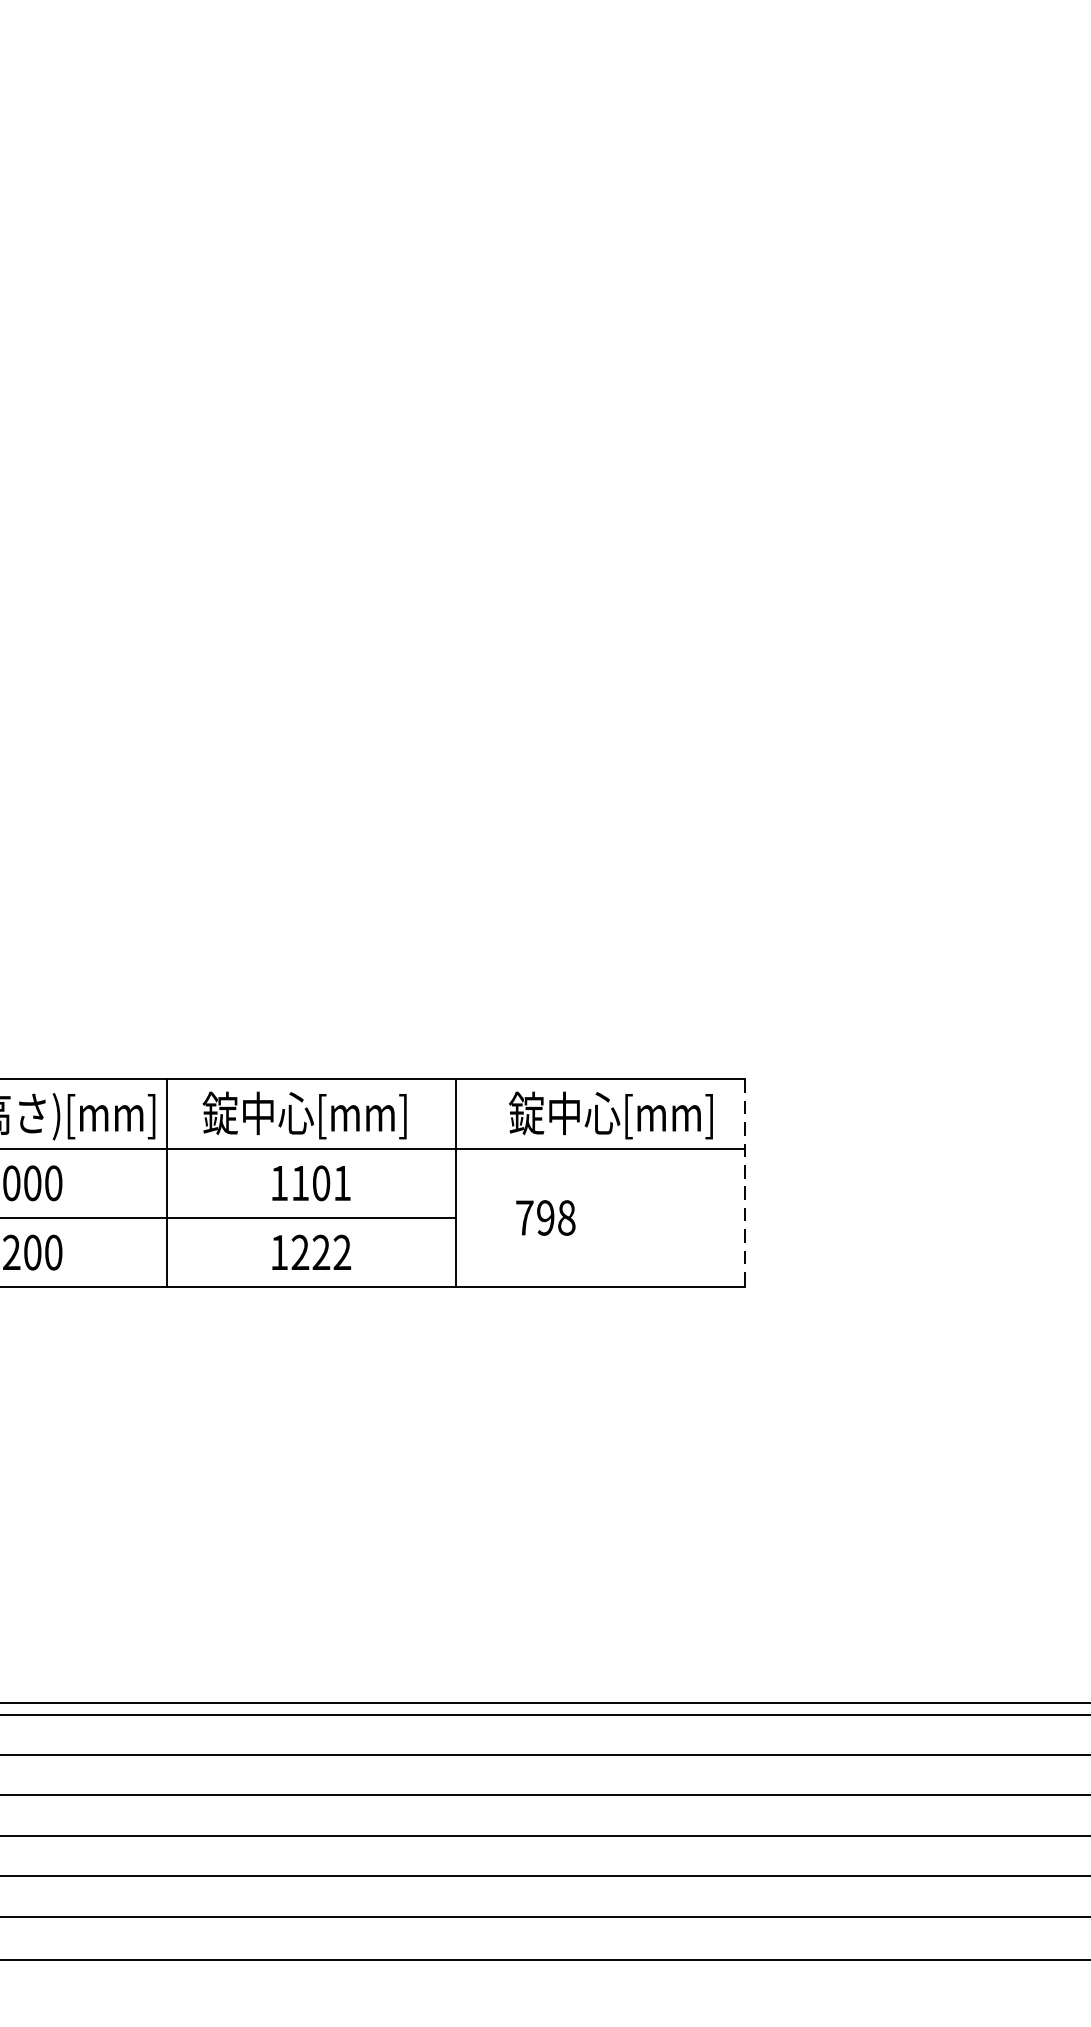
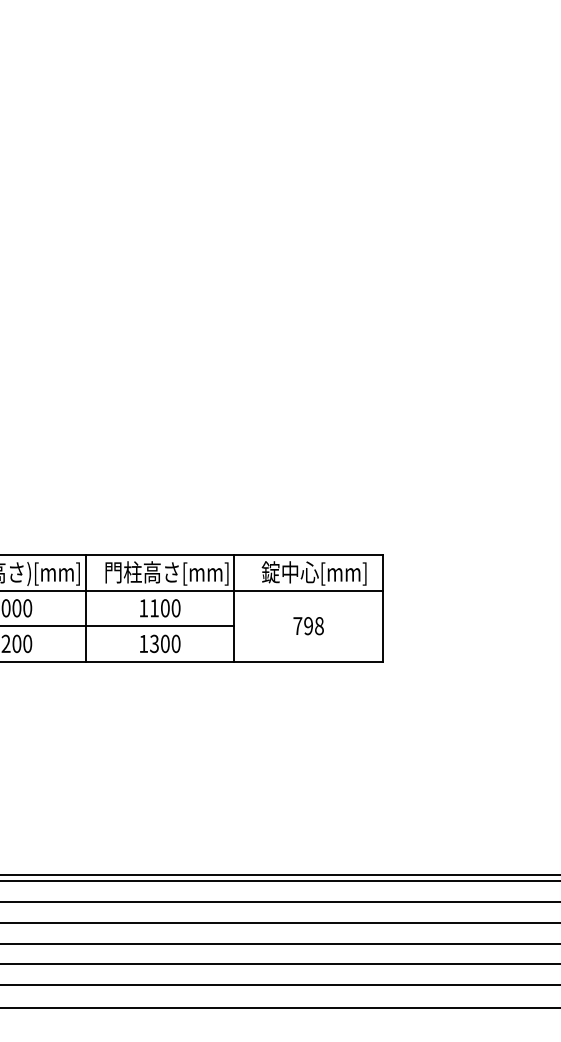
text: (323, 1115) -> (166, 573), 錠中心[mm] -> 門柱高さ[mm]
text: (341, 1183) -> (175, 608), 1101 -> 1100
line: (743, 1183) -> (382, 608), dashed -> solid
text: (545, 1218) -> (308, 626), moved
text: (321, 1251) -> (165, 643), 1222 -> 1300

